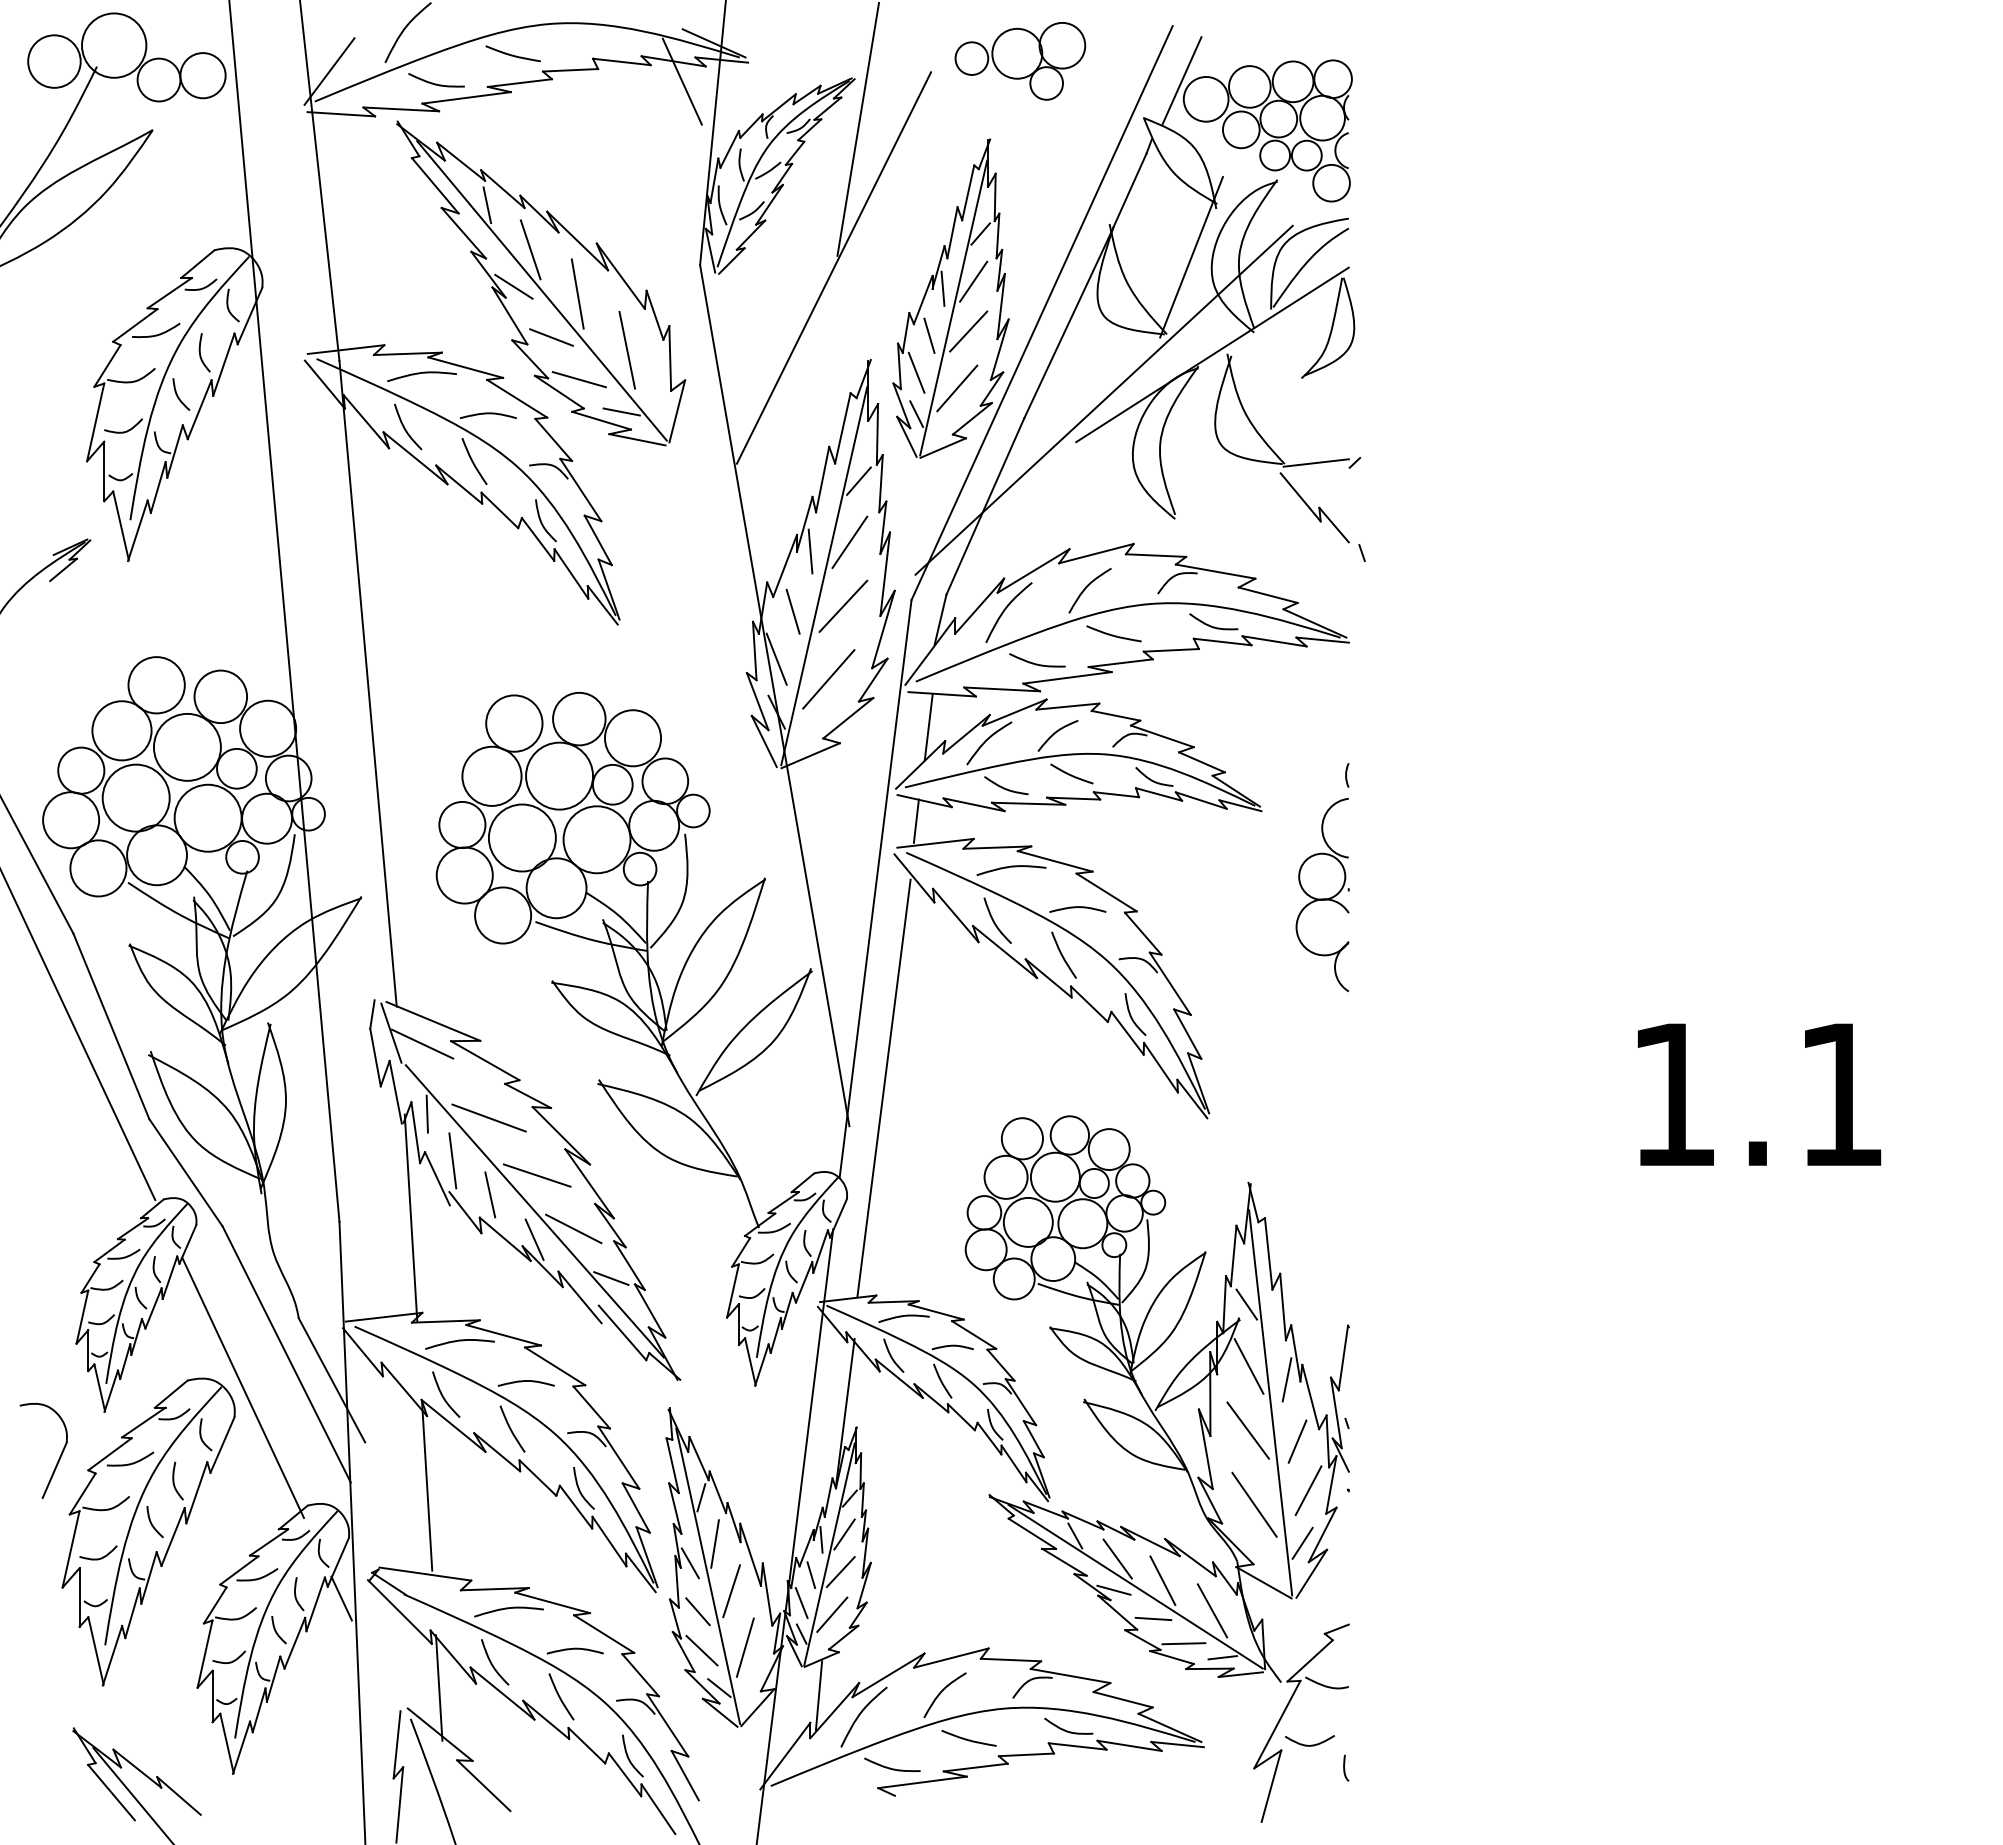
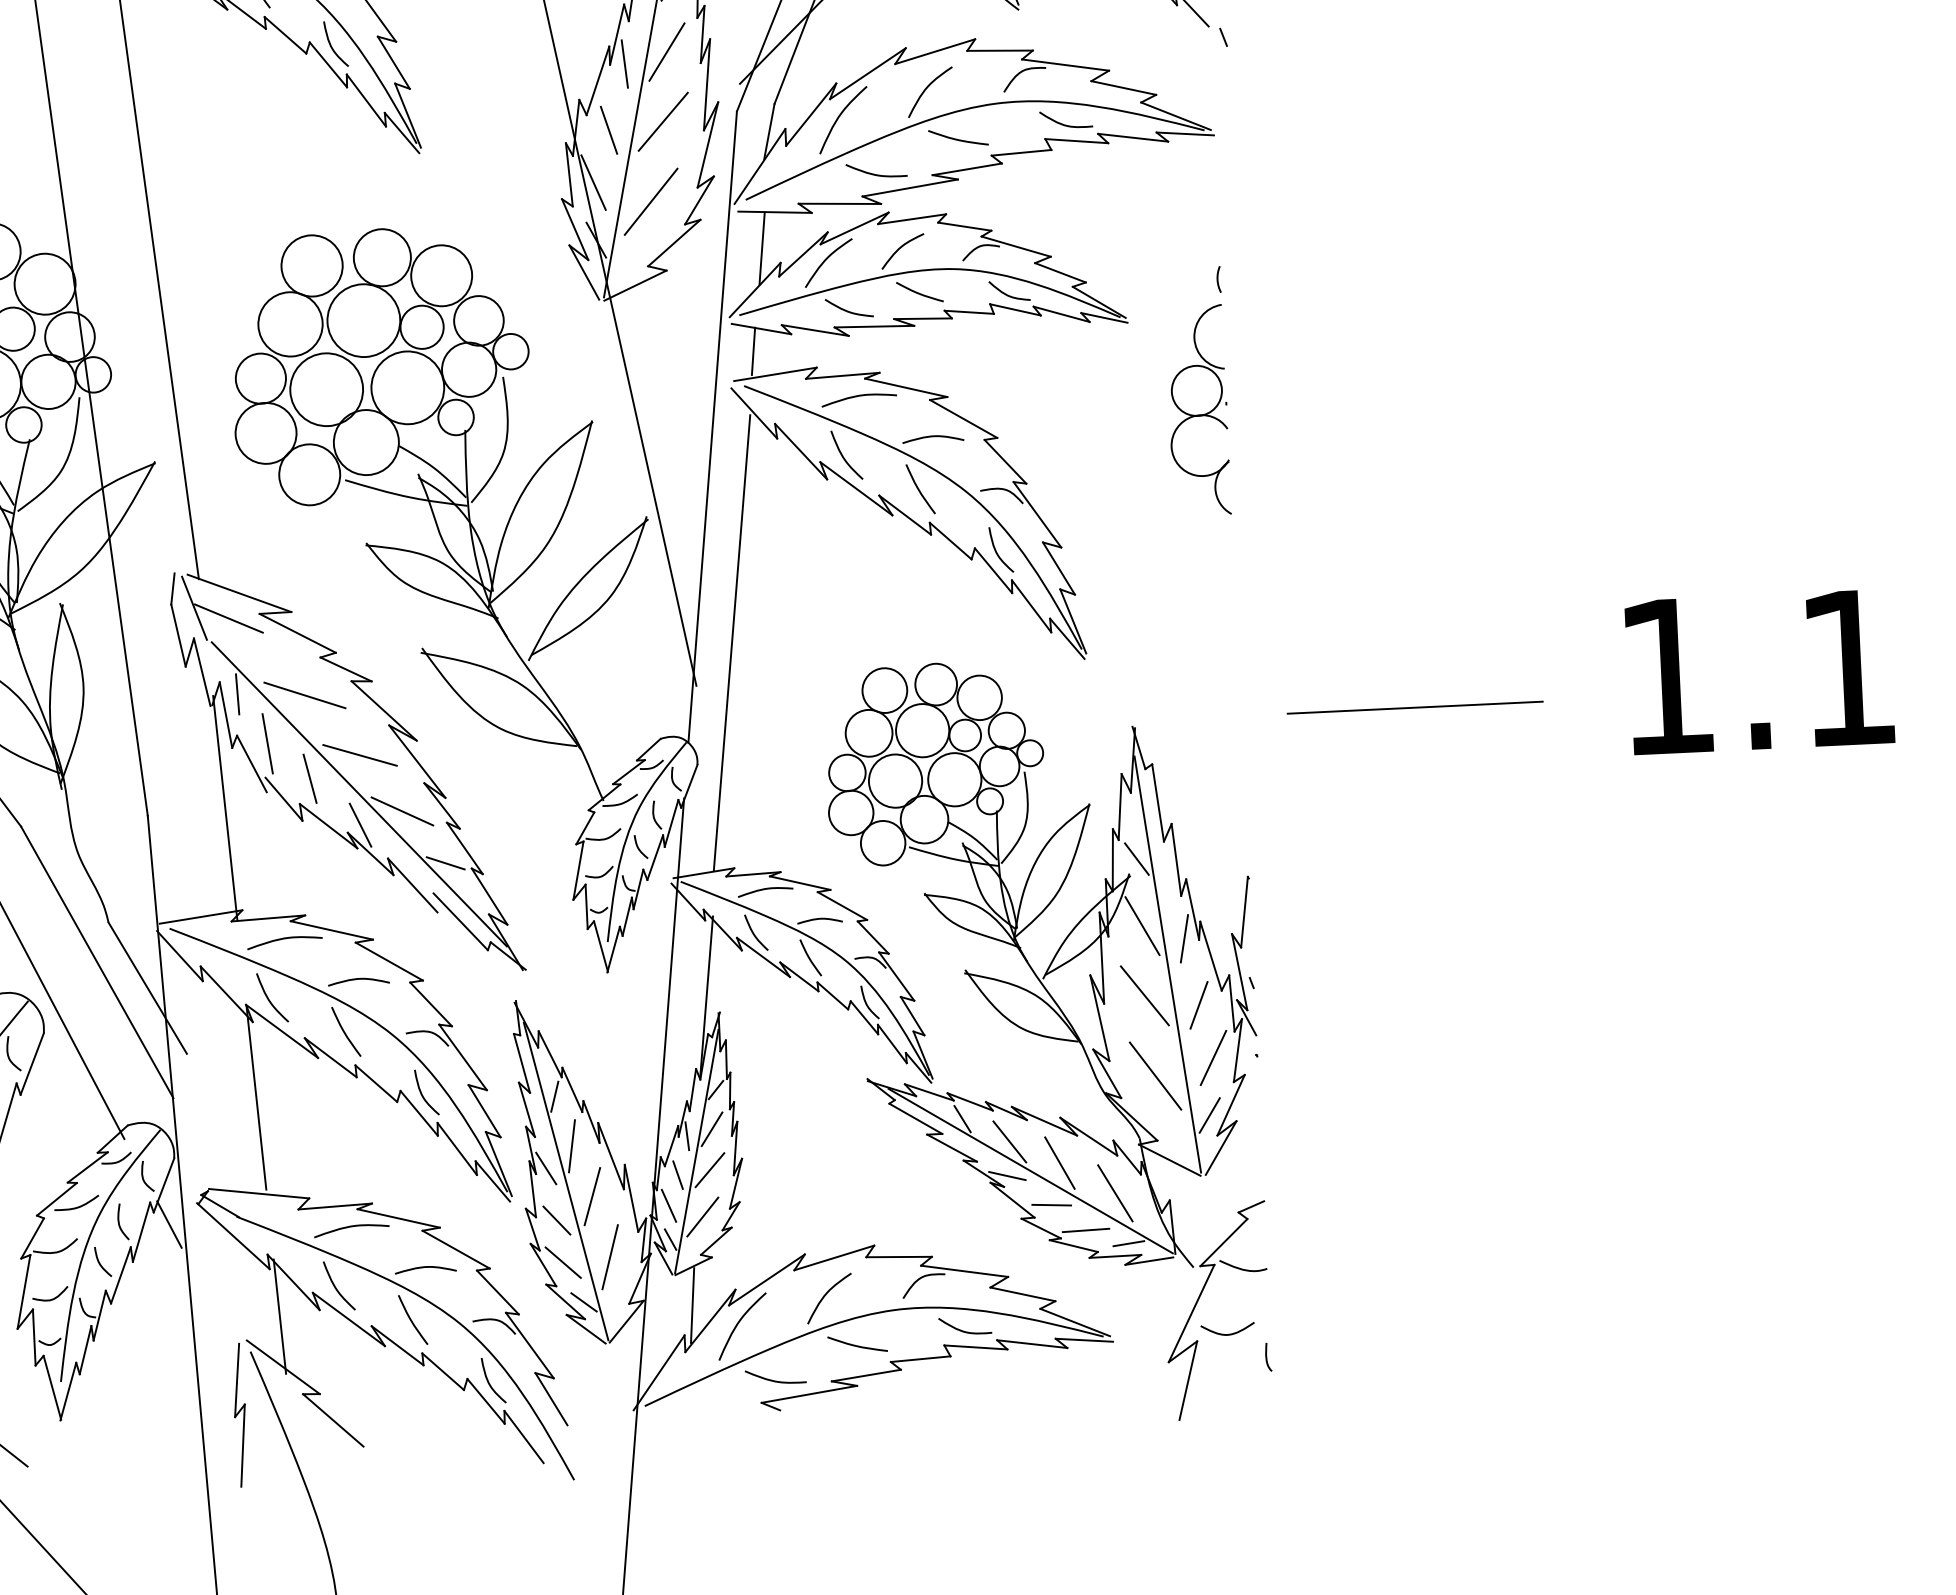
text: (1759, 1094) -> (1759, 671), moved
line: (1509, 1176) -> (1415, 706), added

